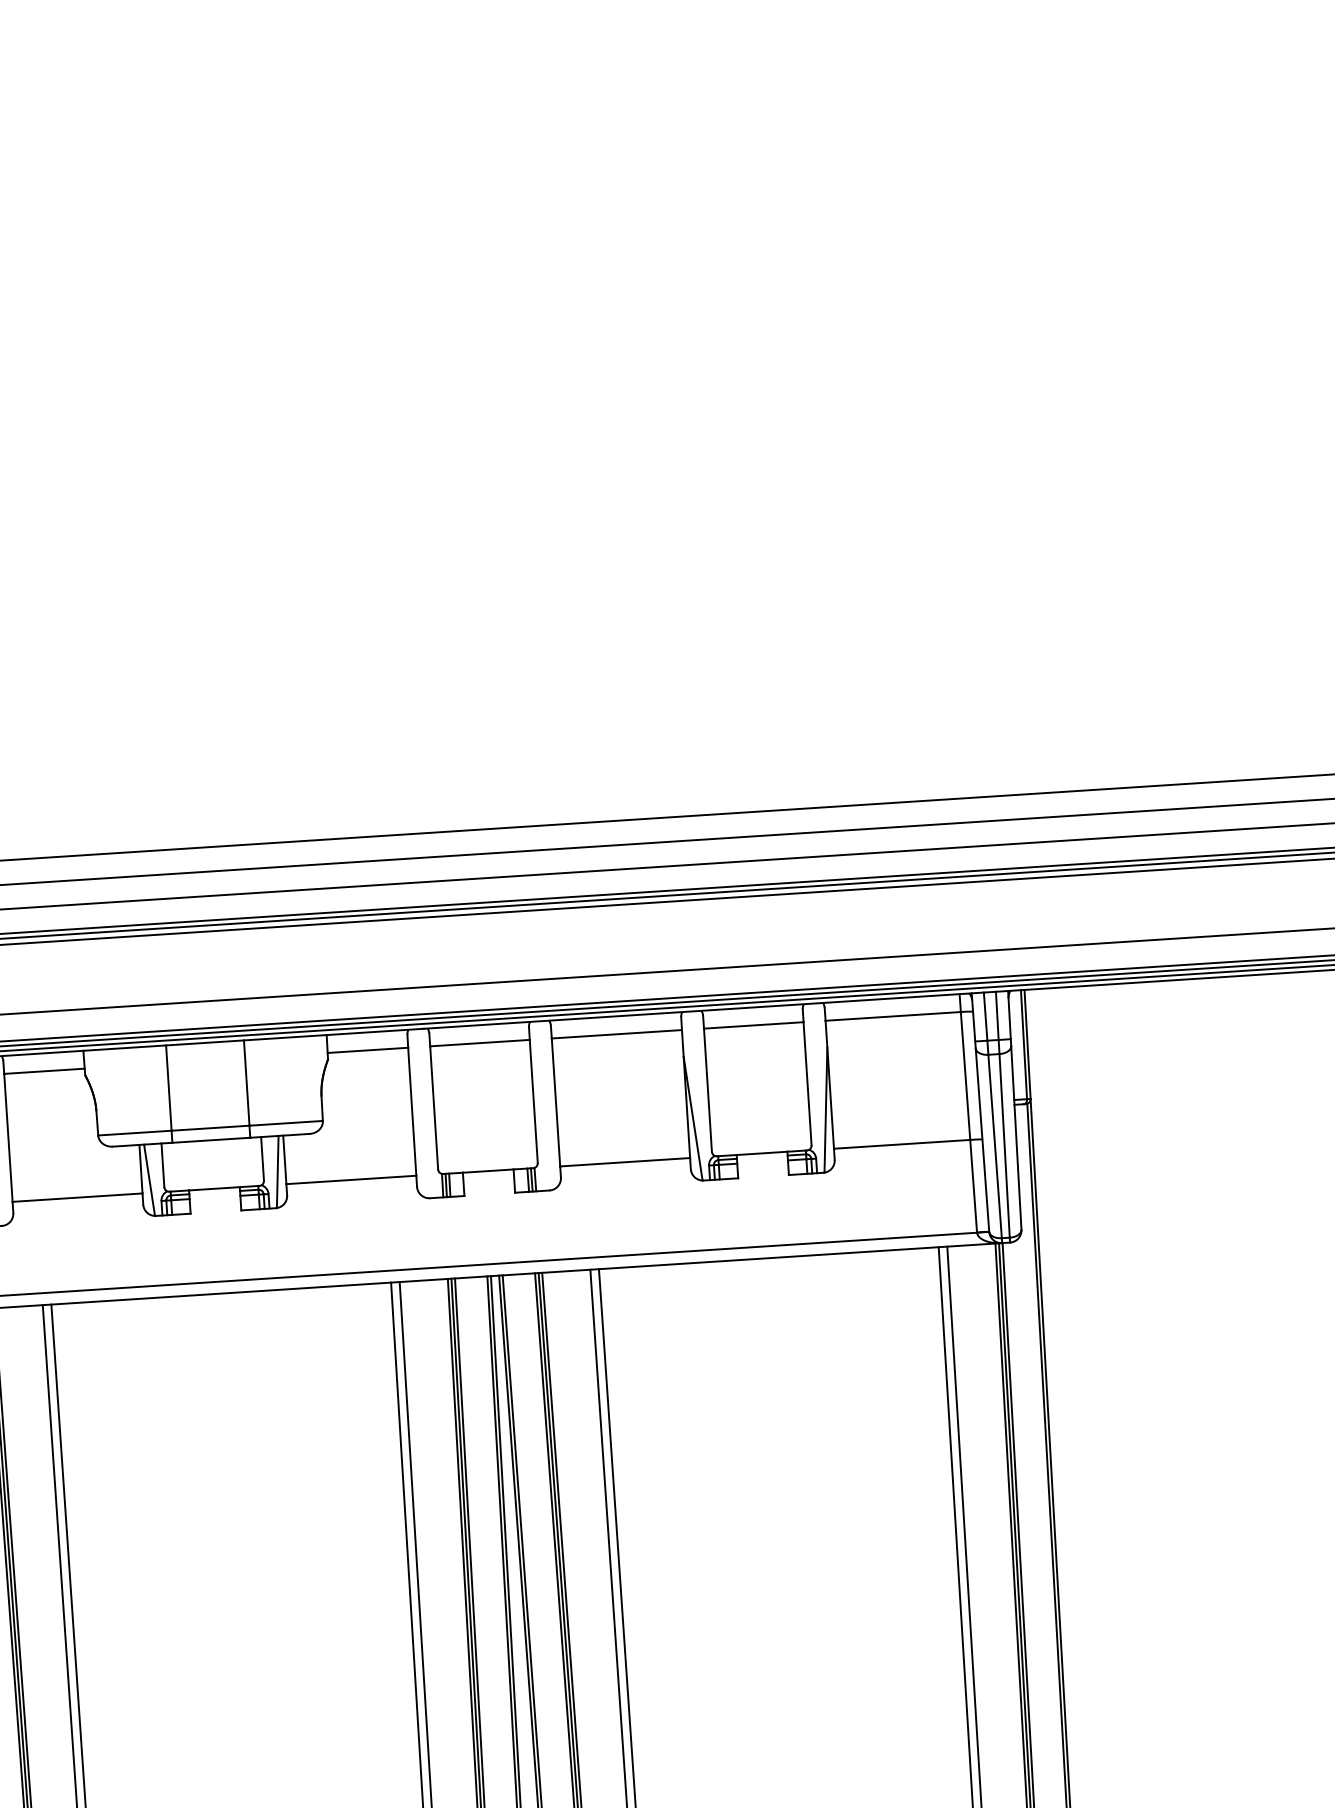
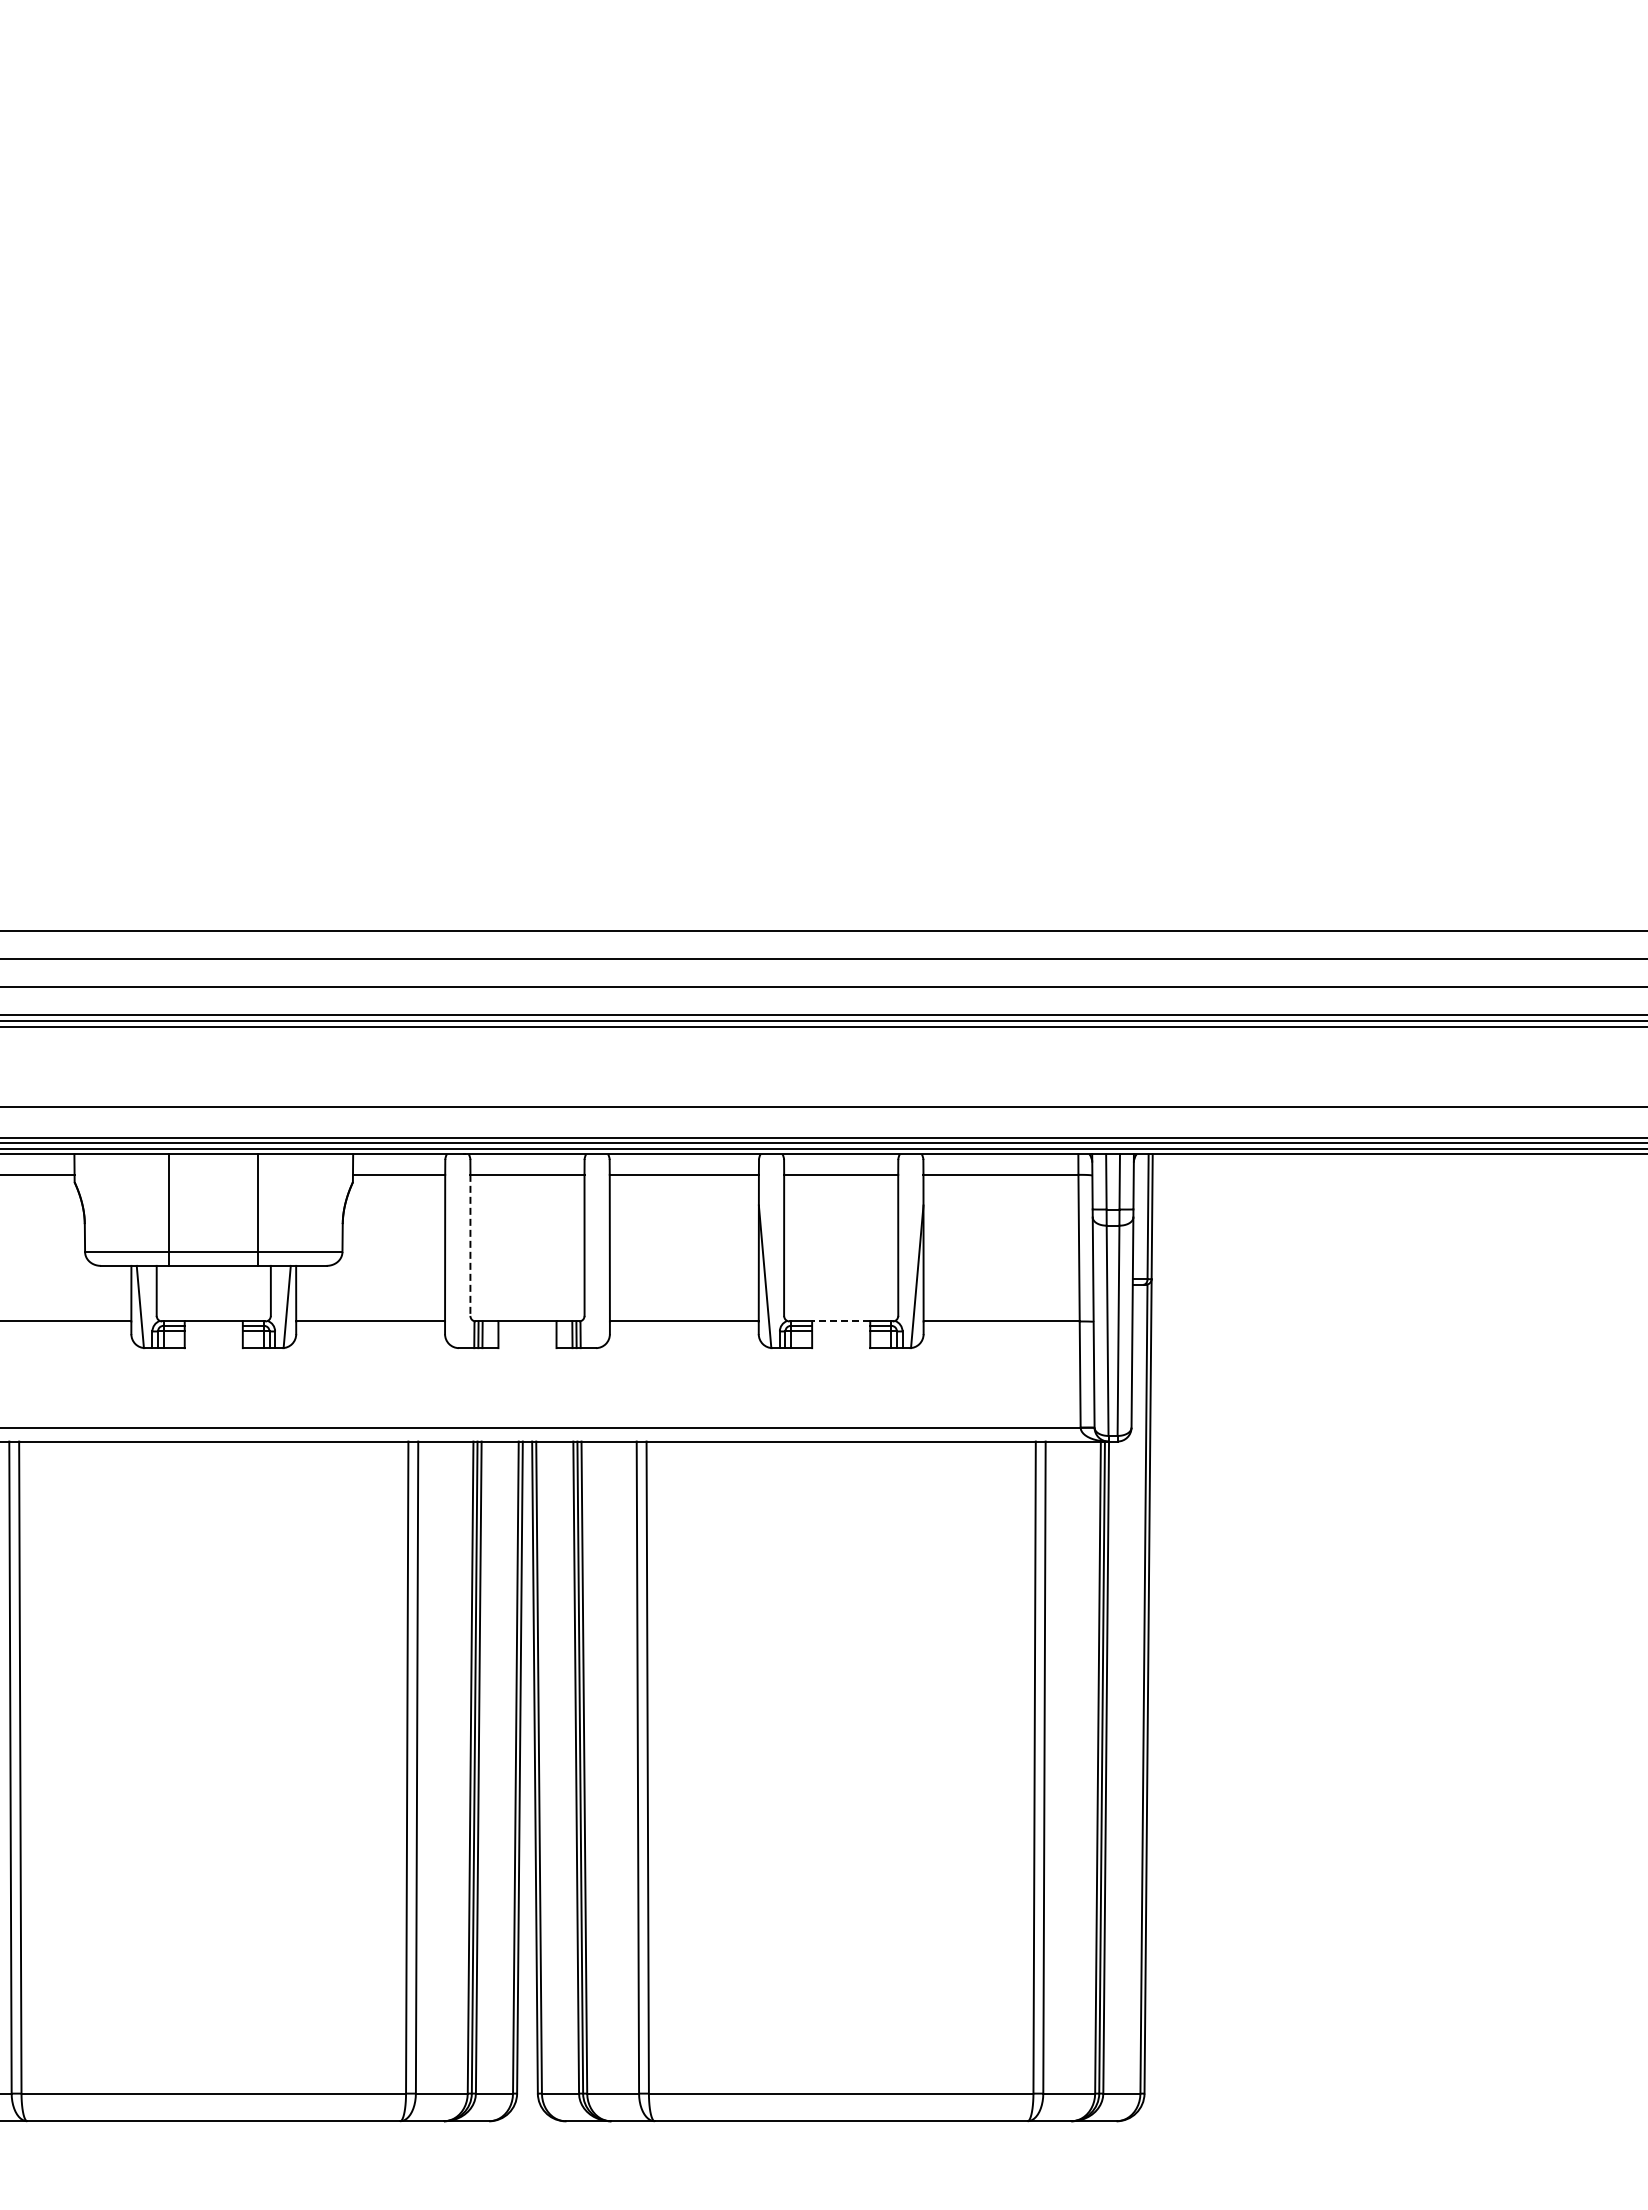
line: (434, 1107) -> (470, 1245), solid -> dashed
line: (761, 1153) -> (840, 1321), solid -> dashed

